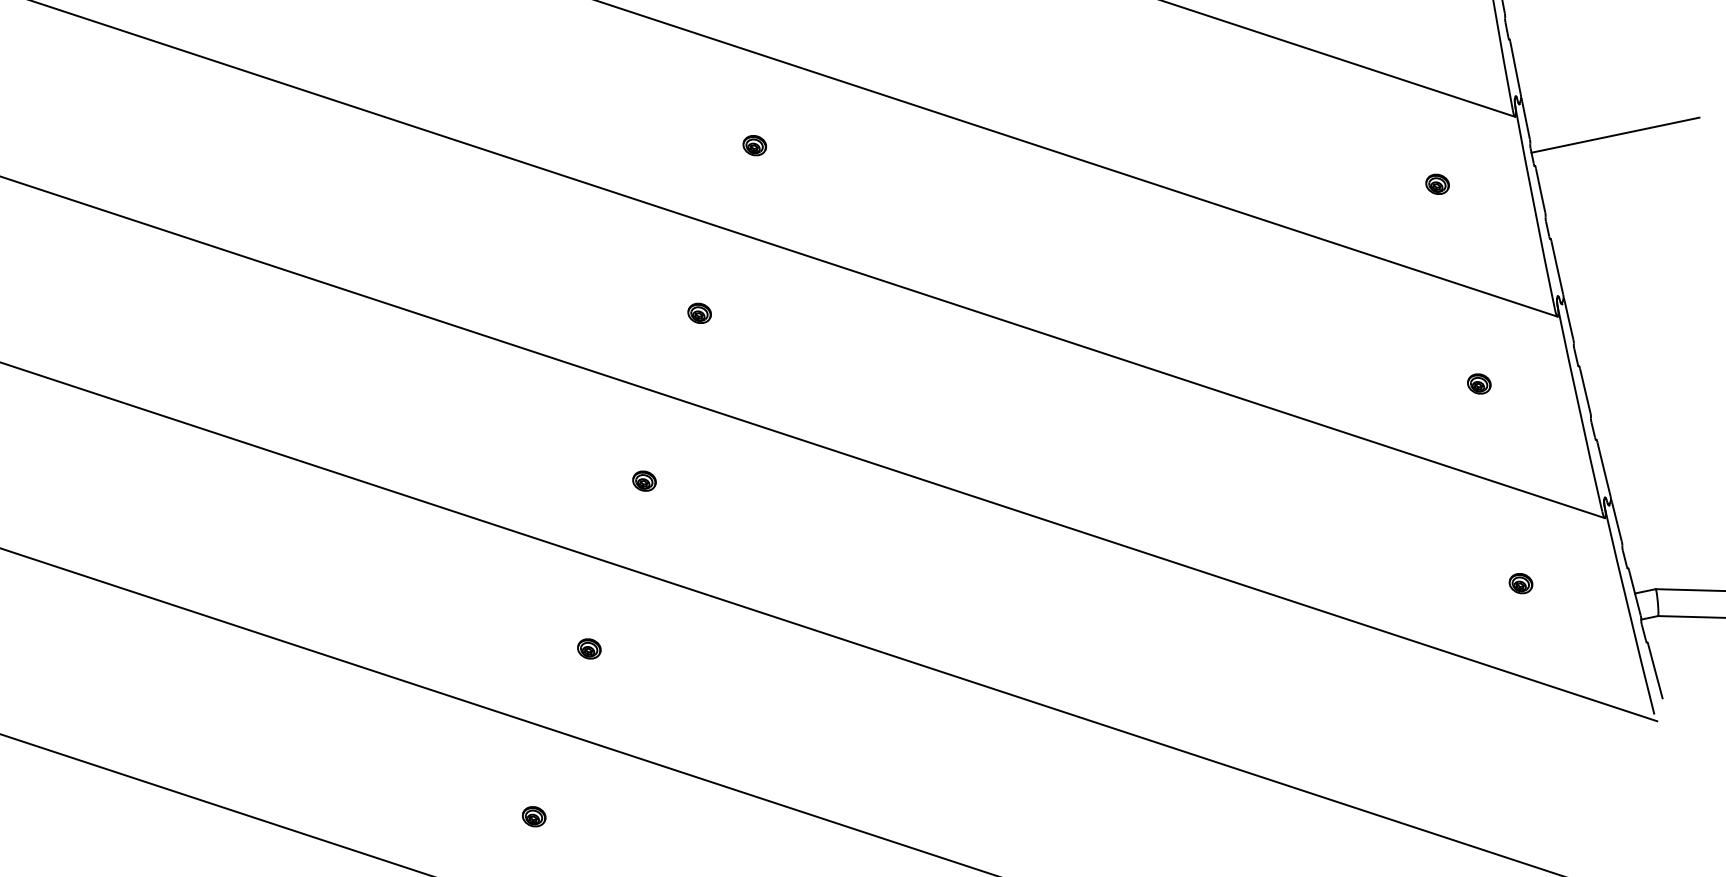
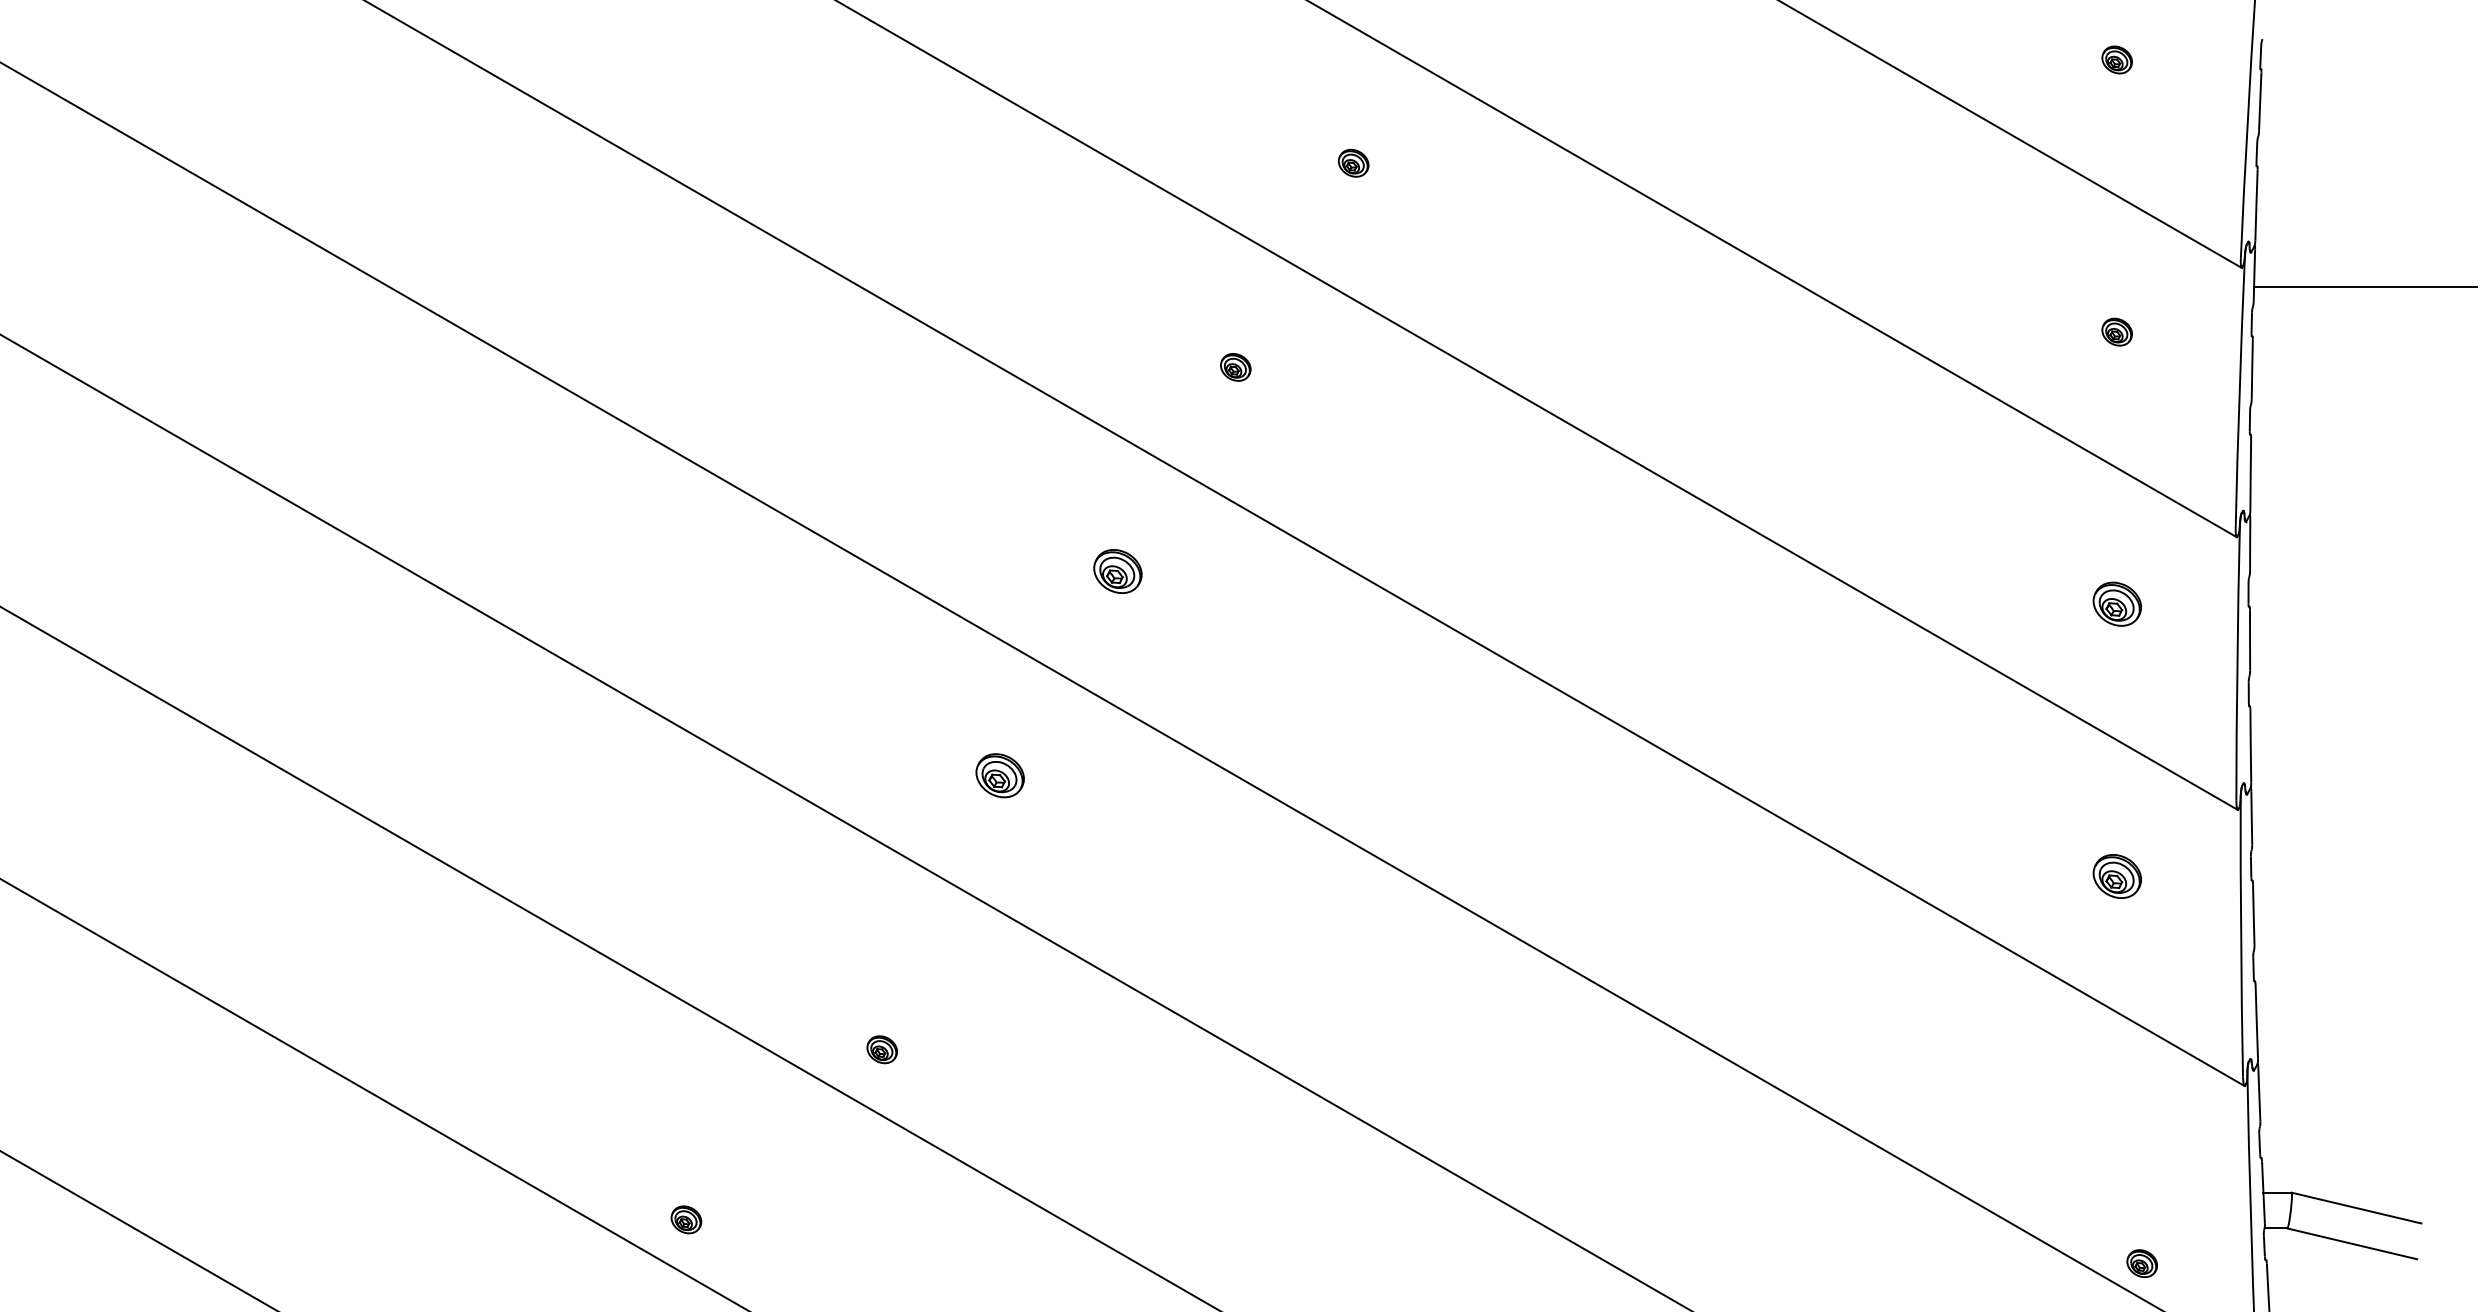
line: (1615, 135) -> (2362, 588), removed
part: (1437, 184) -> (2116, 604), size x1.6
part: (699, 313) -> (1117, 571), size x1.6
part: (1478, 384) -> (2116, 876), size x1.6
part: (644, 481) -> (999, 775), size x1.6
part: (1520, 583) -> (2141, 1263), moved
part: (588, 648) -> (881, 1049), moved
part: (534, 816) -> (686, 1219), moved

